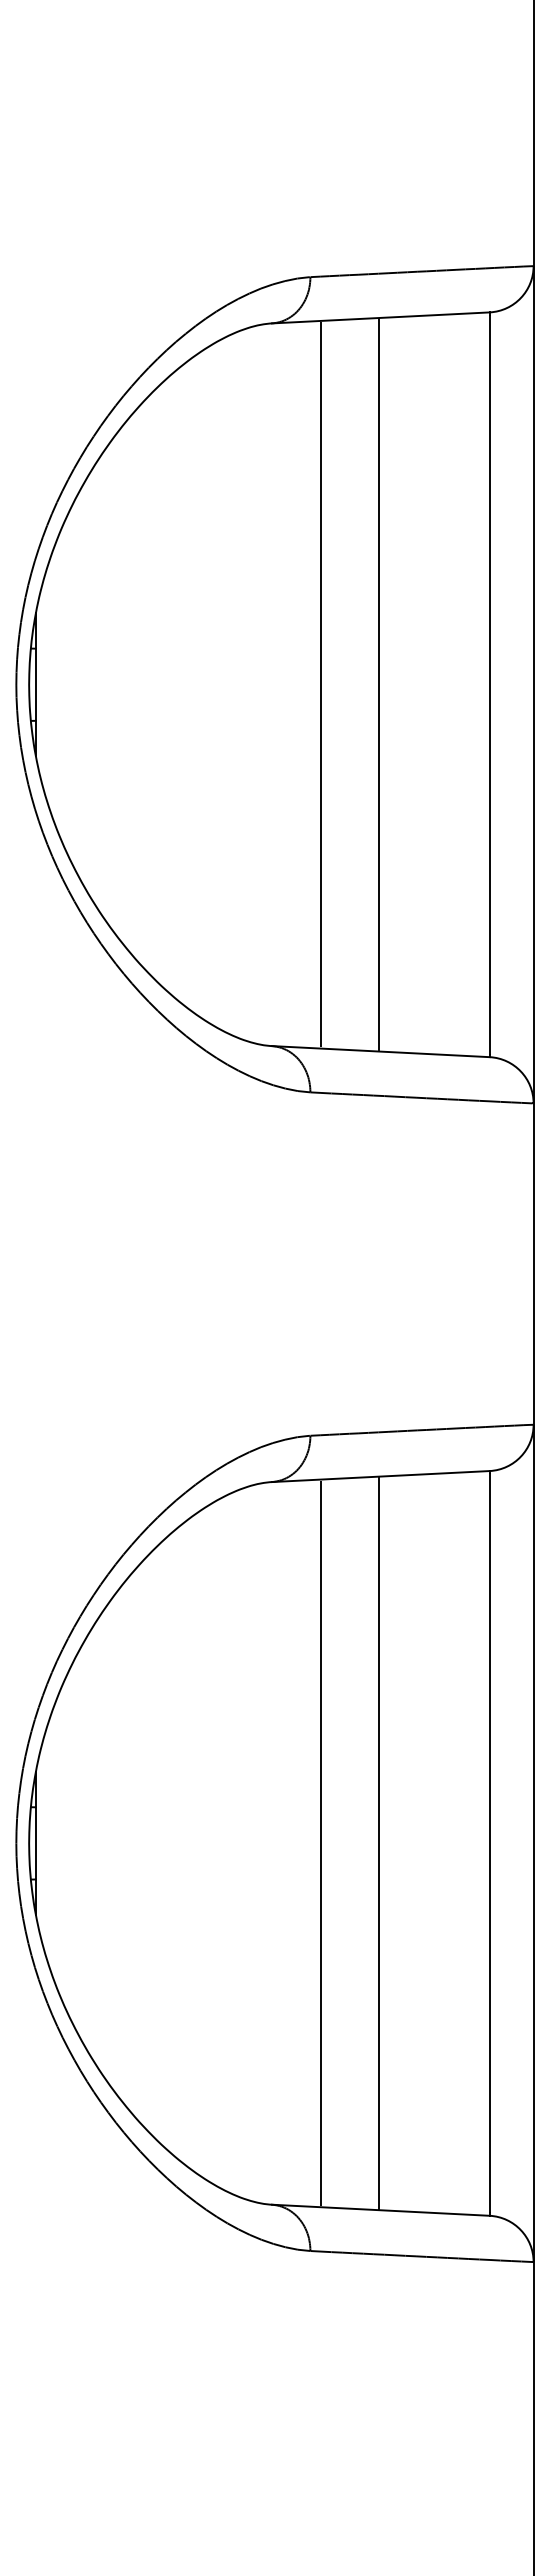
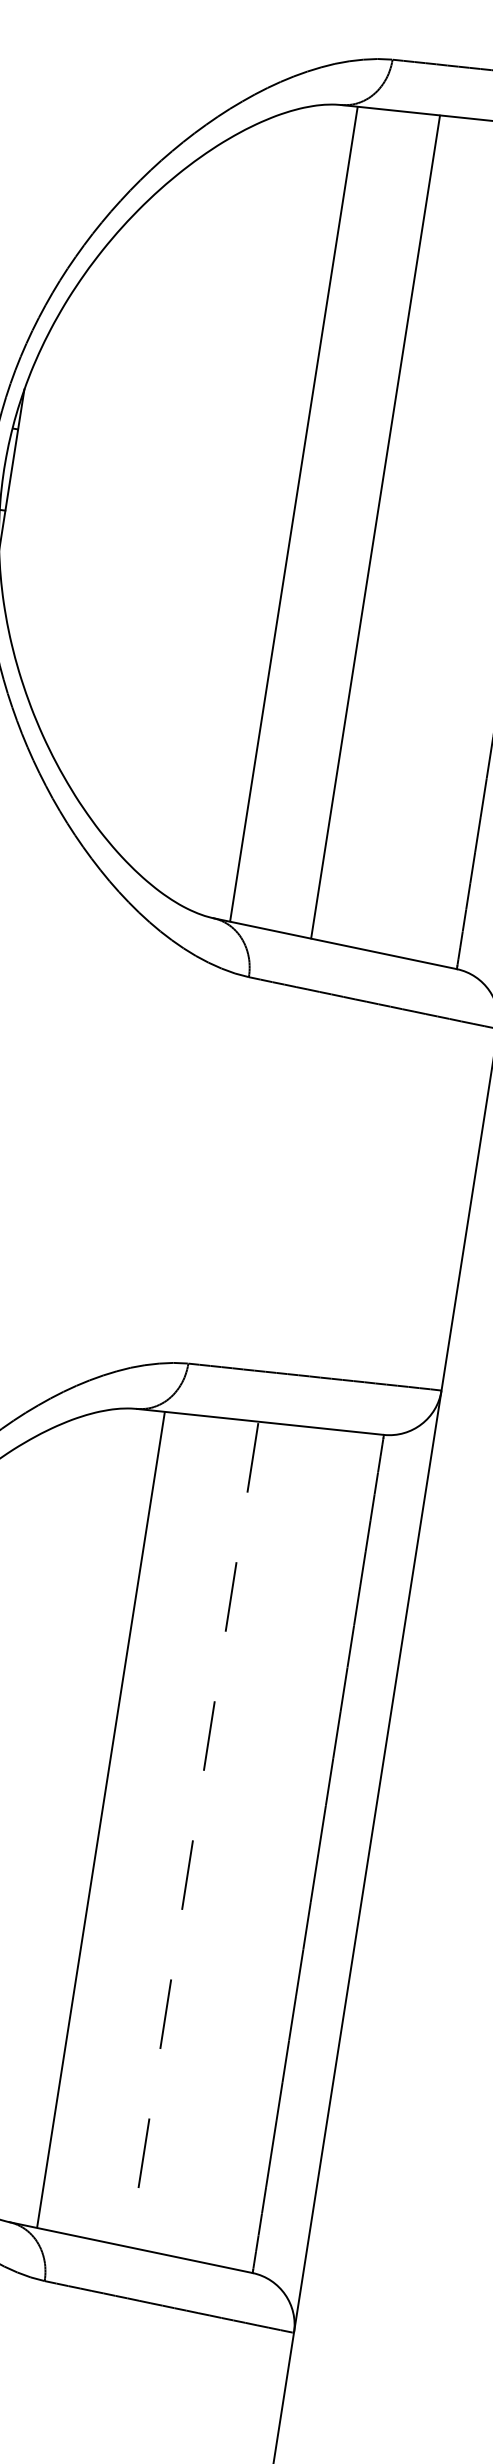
line: (320, 684) -> (293, 513), moved
line: (379, 684) -> (376, 526), moved
line: (320, 1842) -> (101, 1818), moved
line: (379, 1843) -> (194, 1834), solid -> dashed

